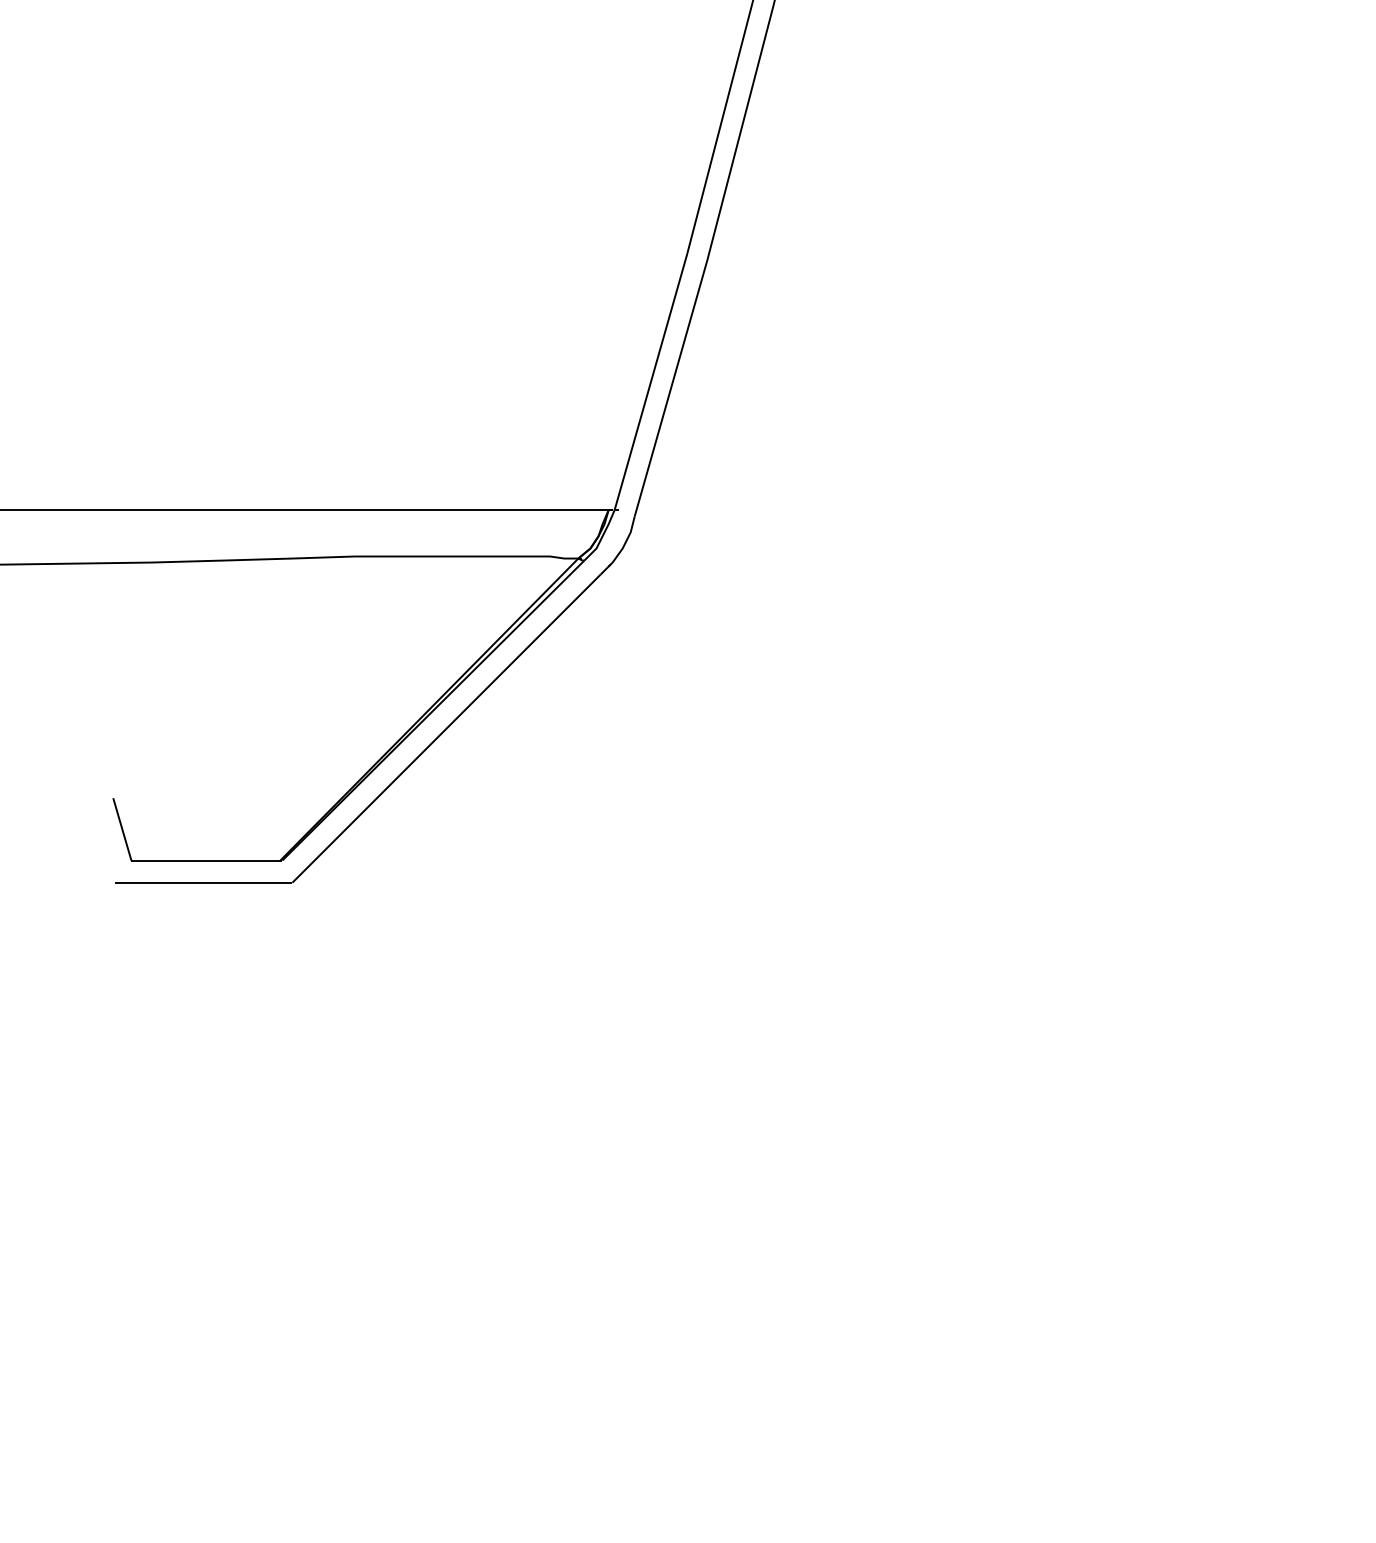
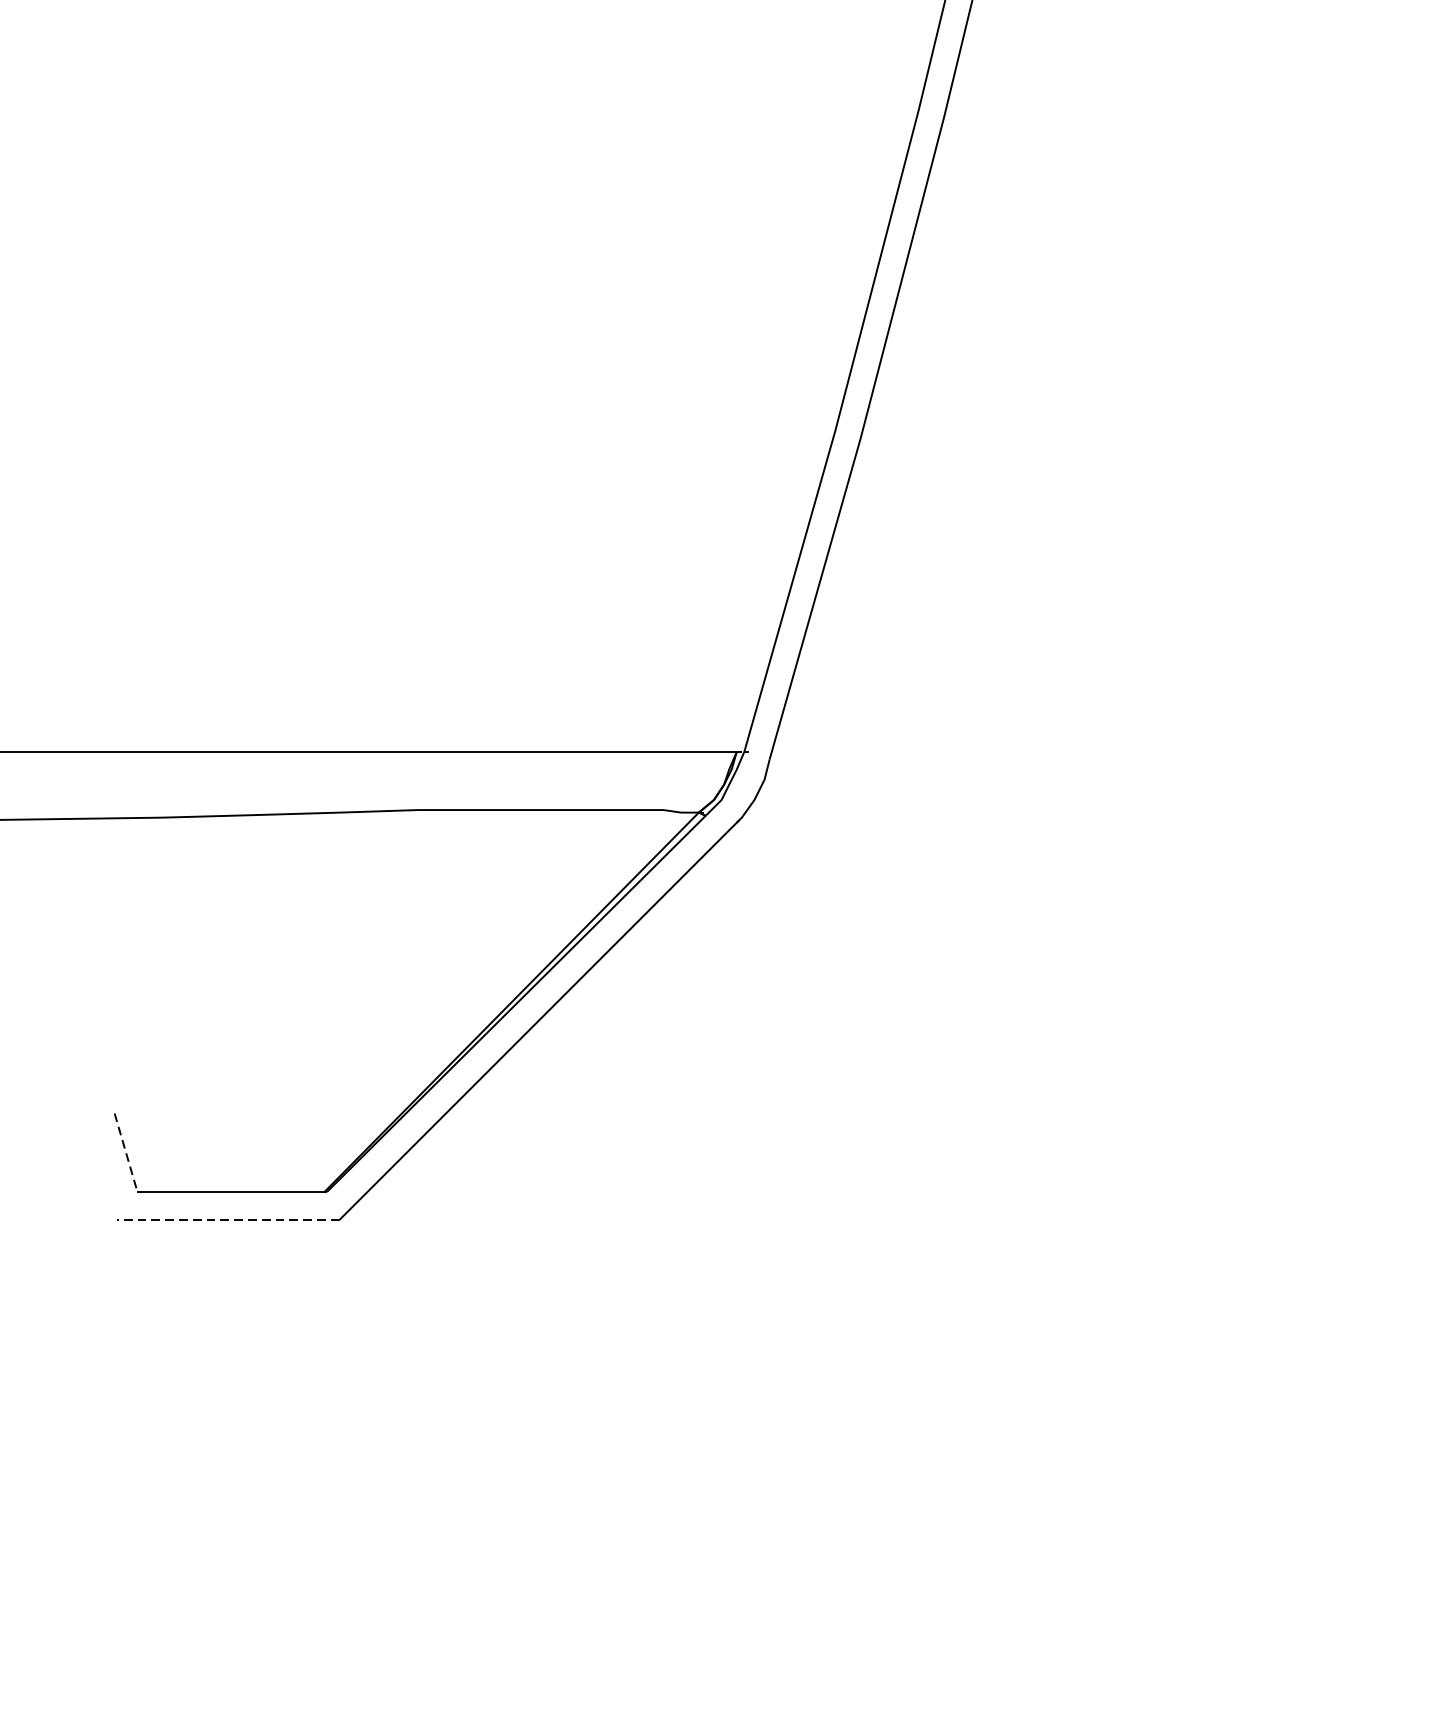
line: (122, 829) -> (126, 1152), solid -> dashed
line: (203, 882) -> (227, 1219), solid -> dashed

